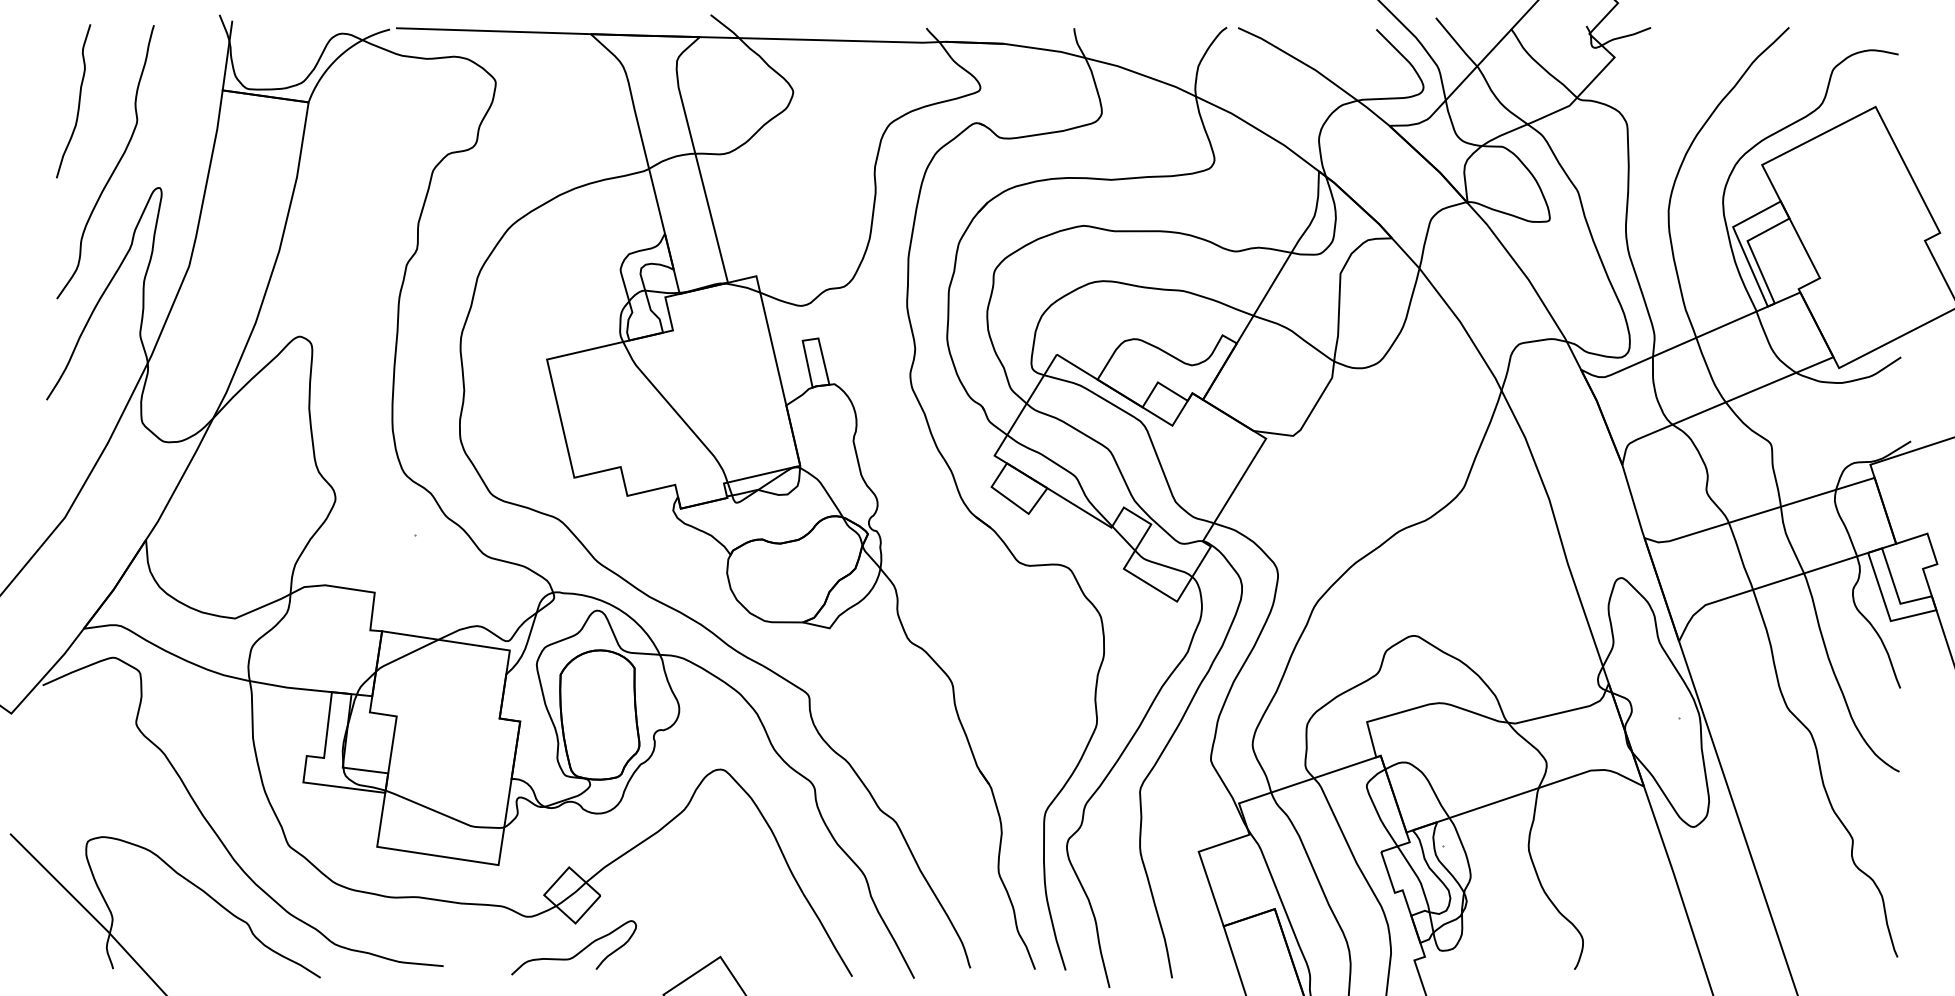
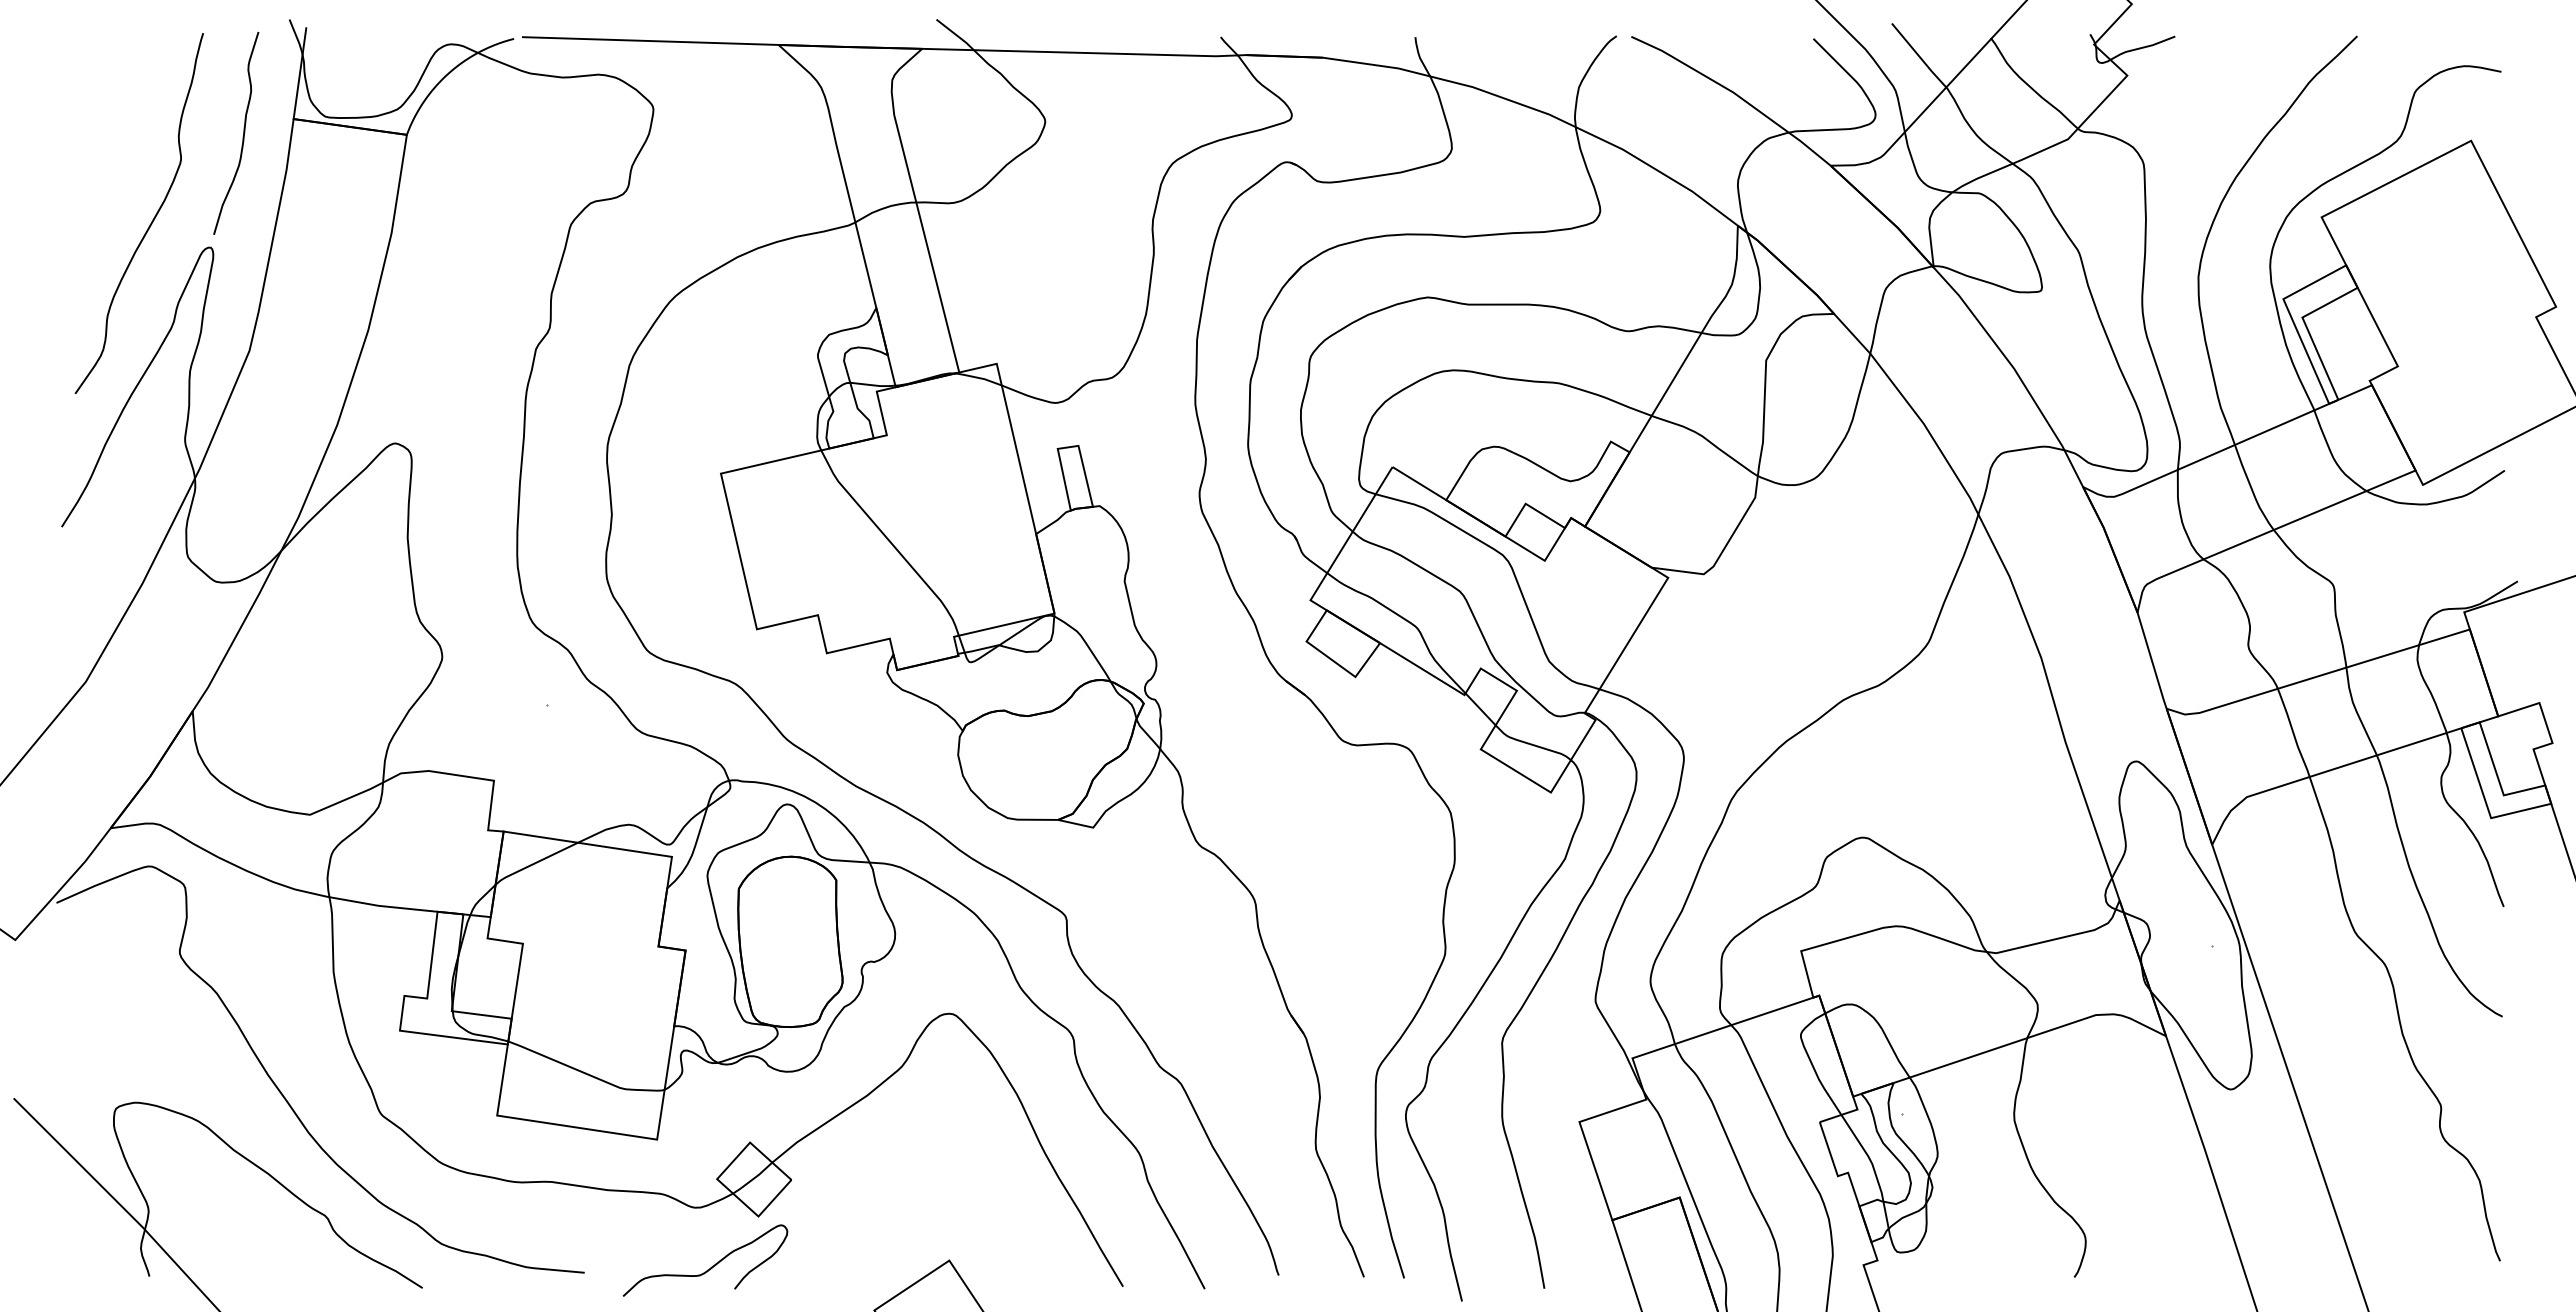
curve: (78, 103) -> (242, 136), moved
curve: (578, 952) -> (711, 1266), moved

